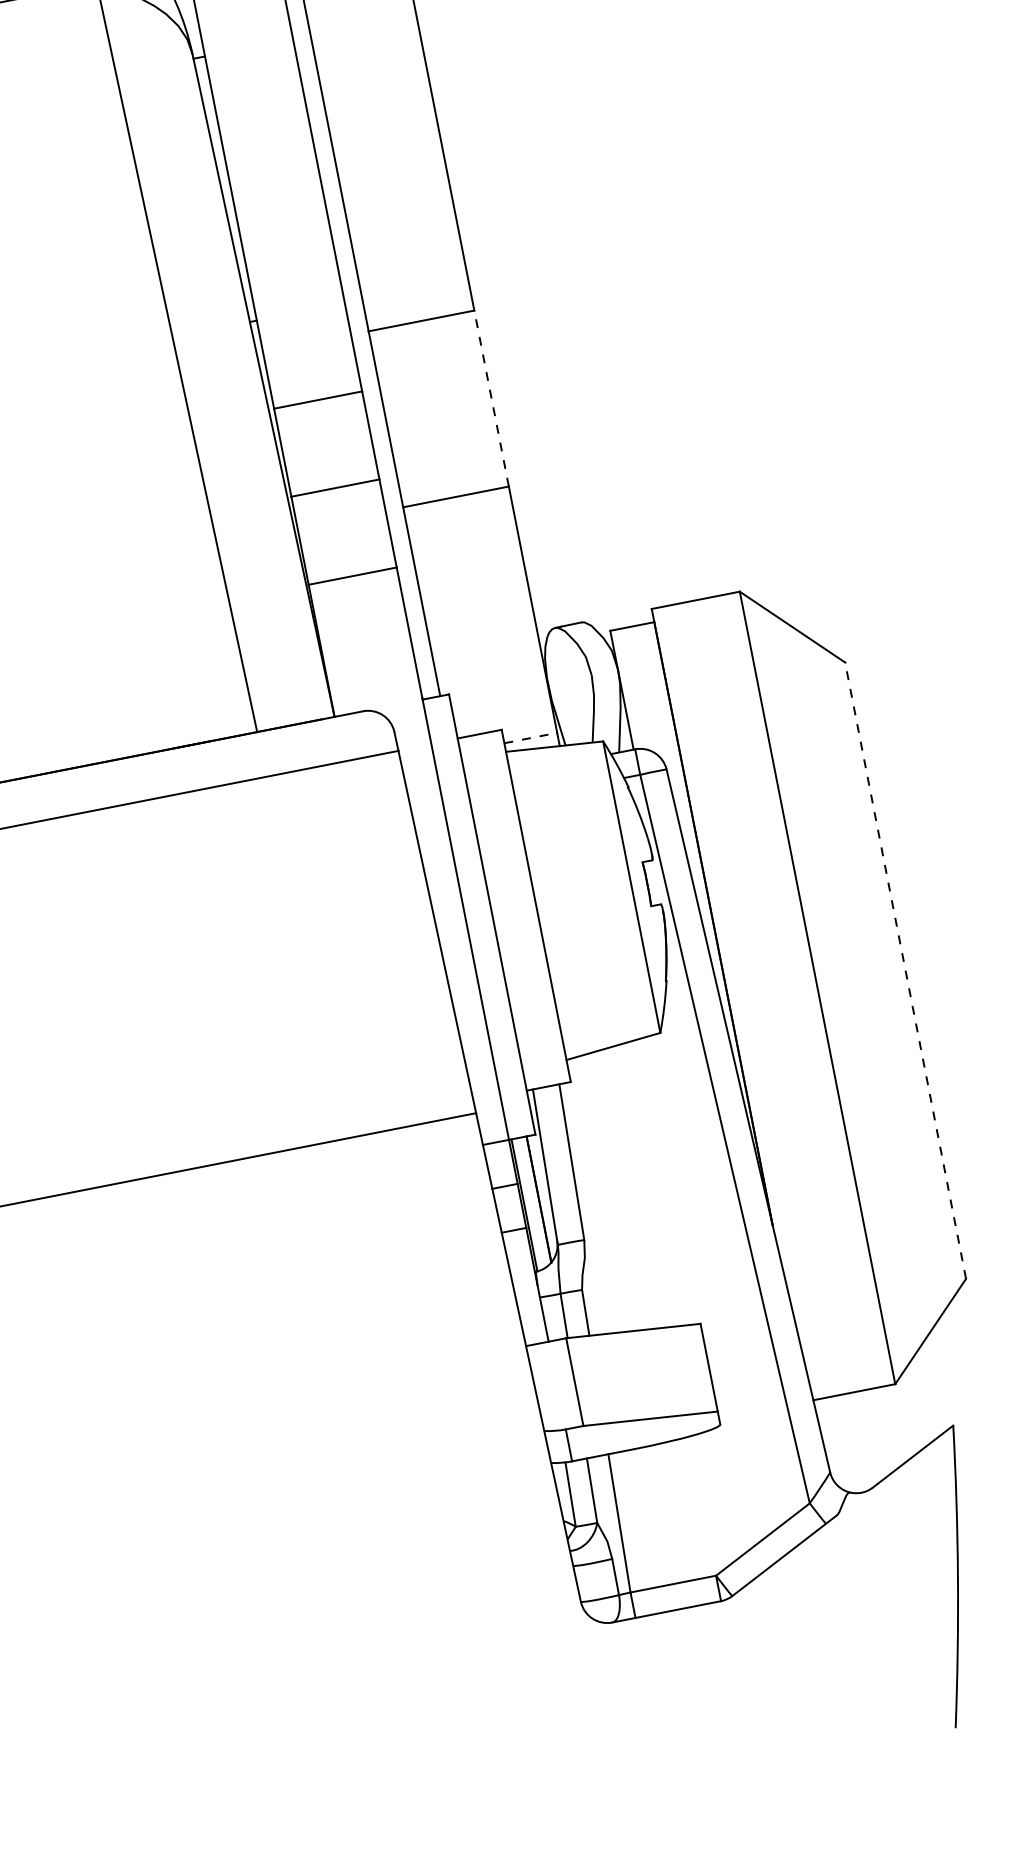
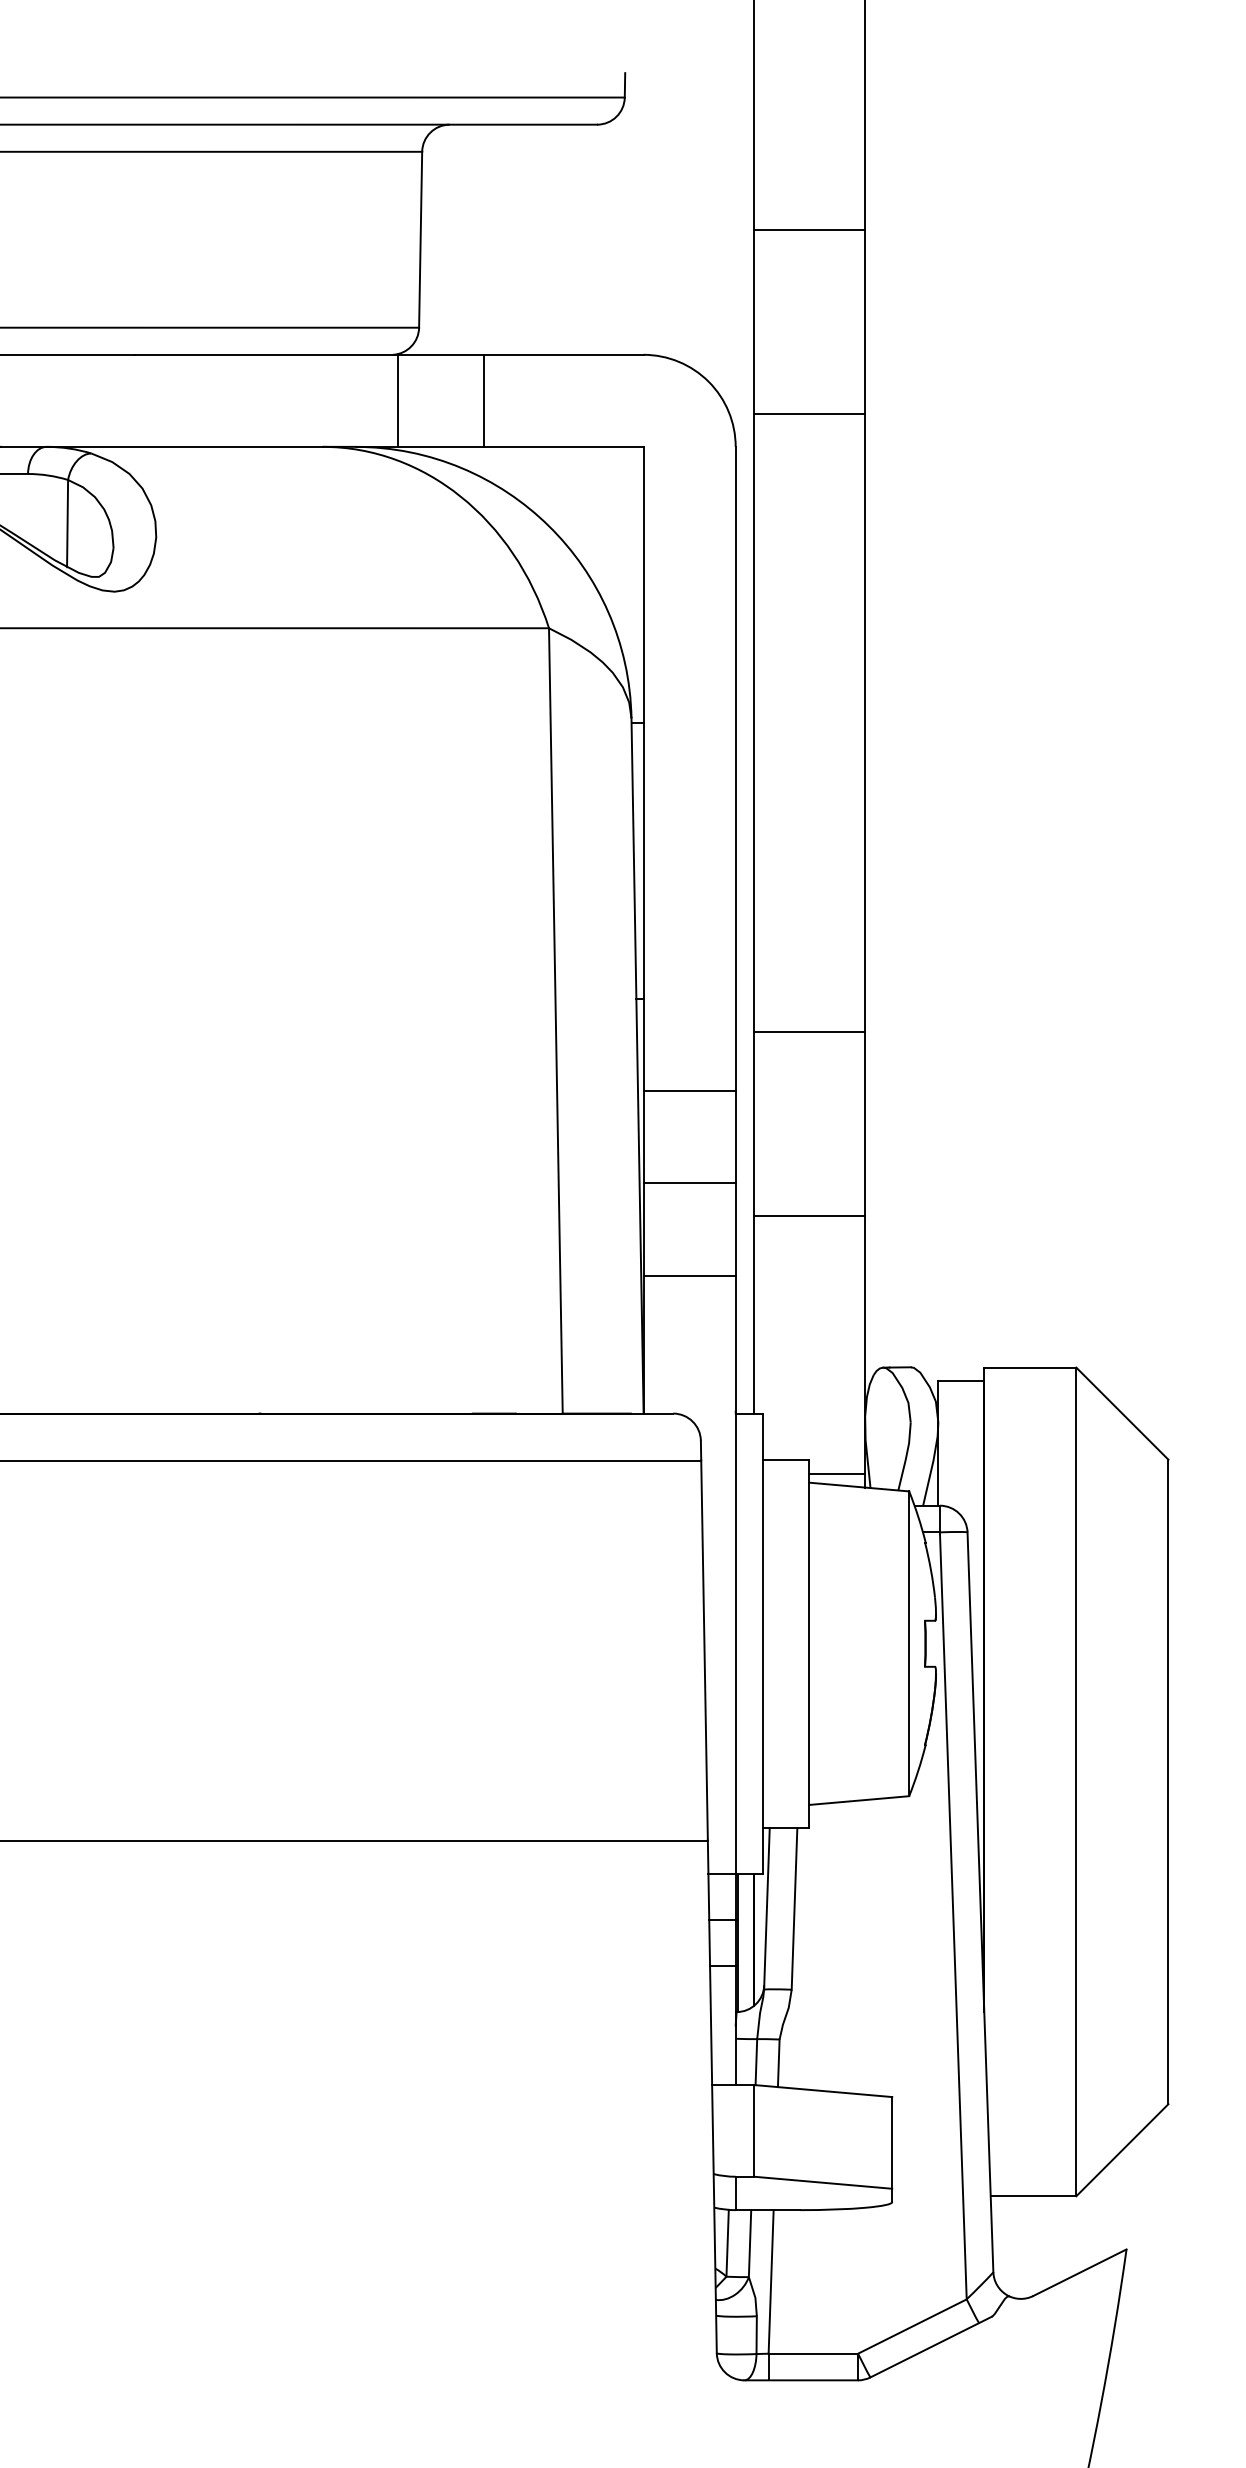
line: (491, 398) -> (864, 1124), dashed -> solid
line: (530, 737) -> (836, 1473), dashed -> solid
line: (905, 970) -> (1168, 1781), dashed -> solid

